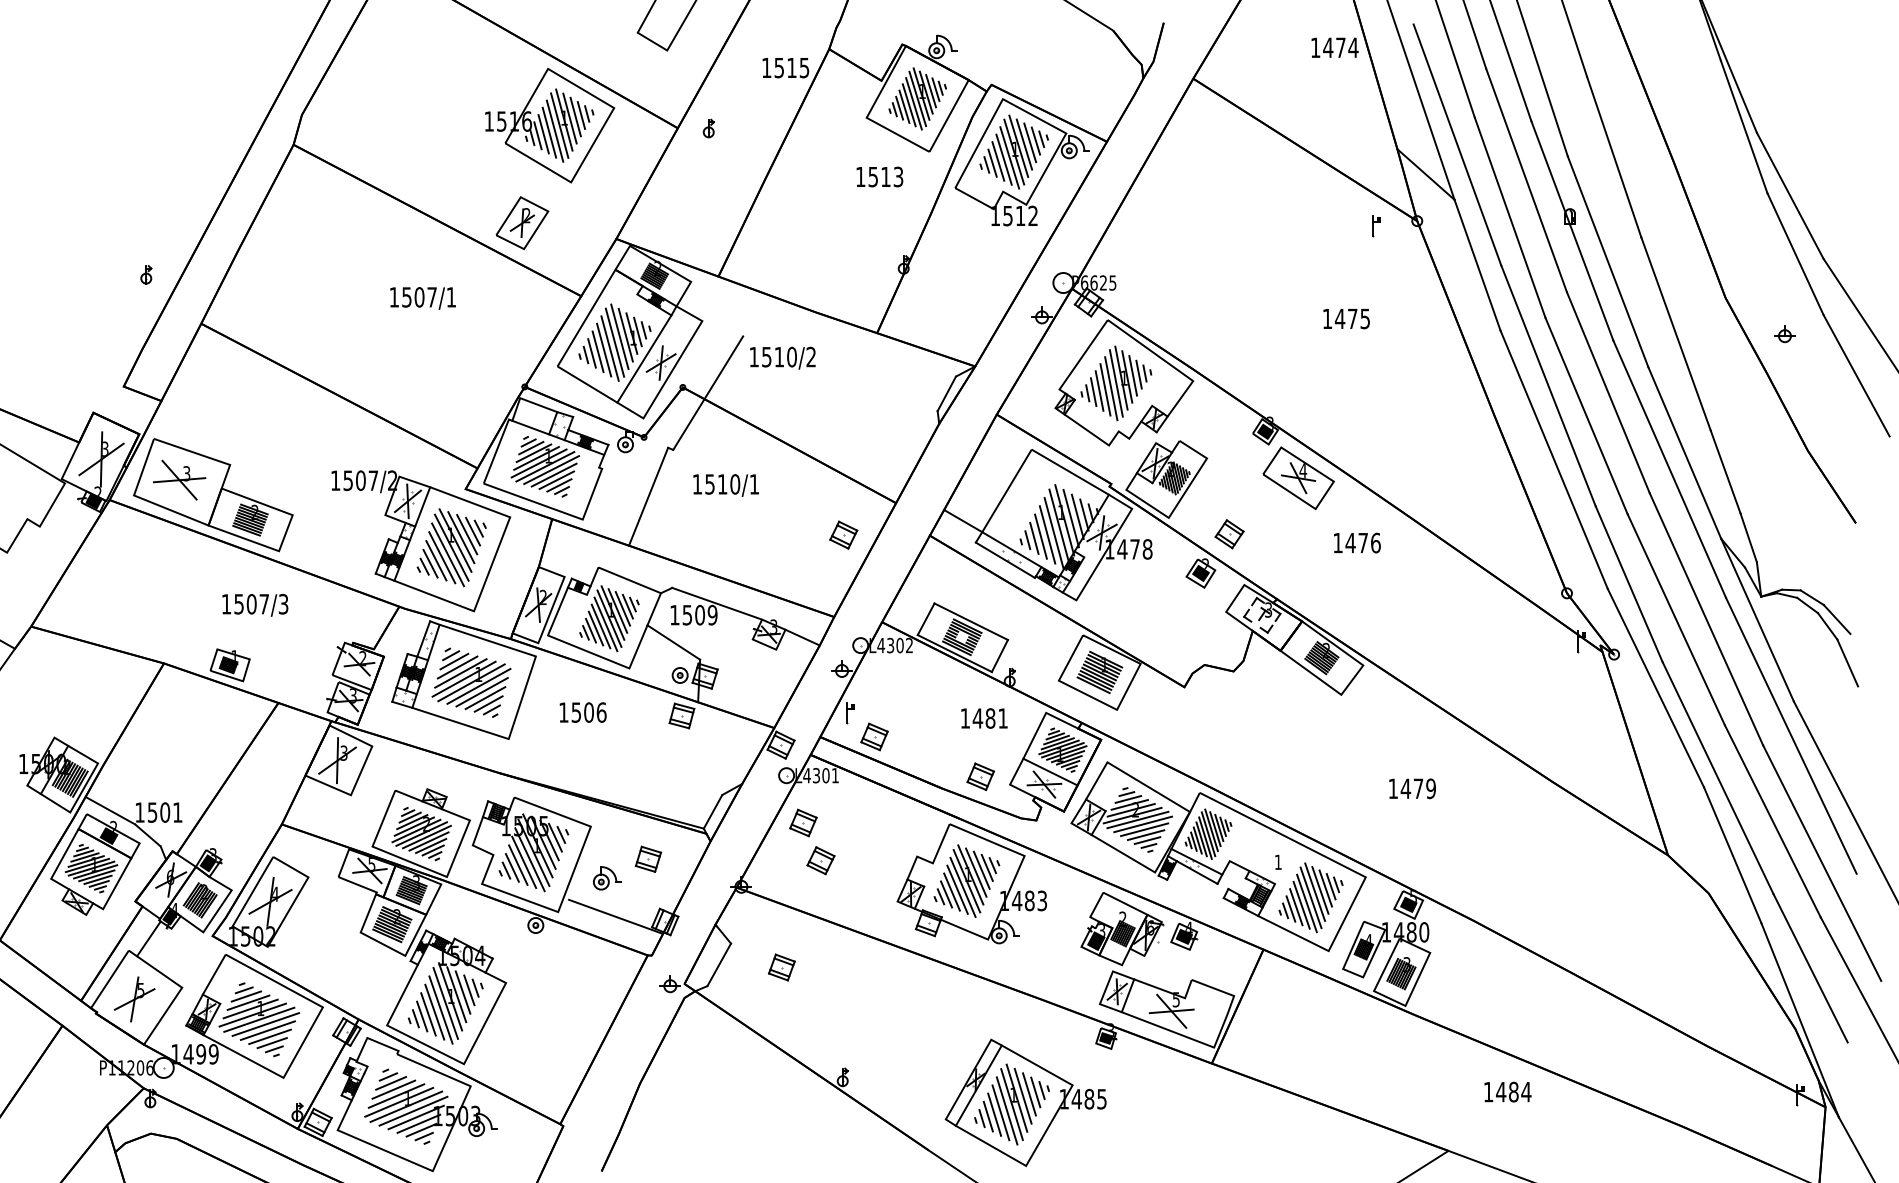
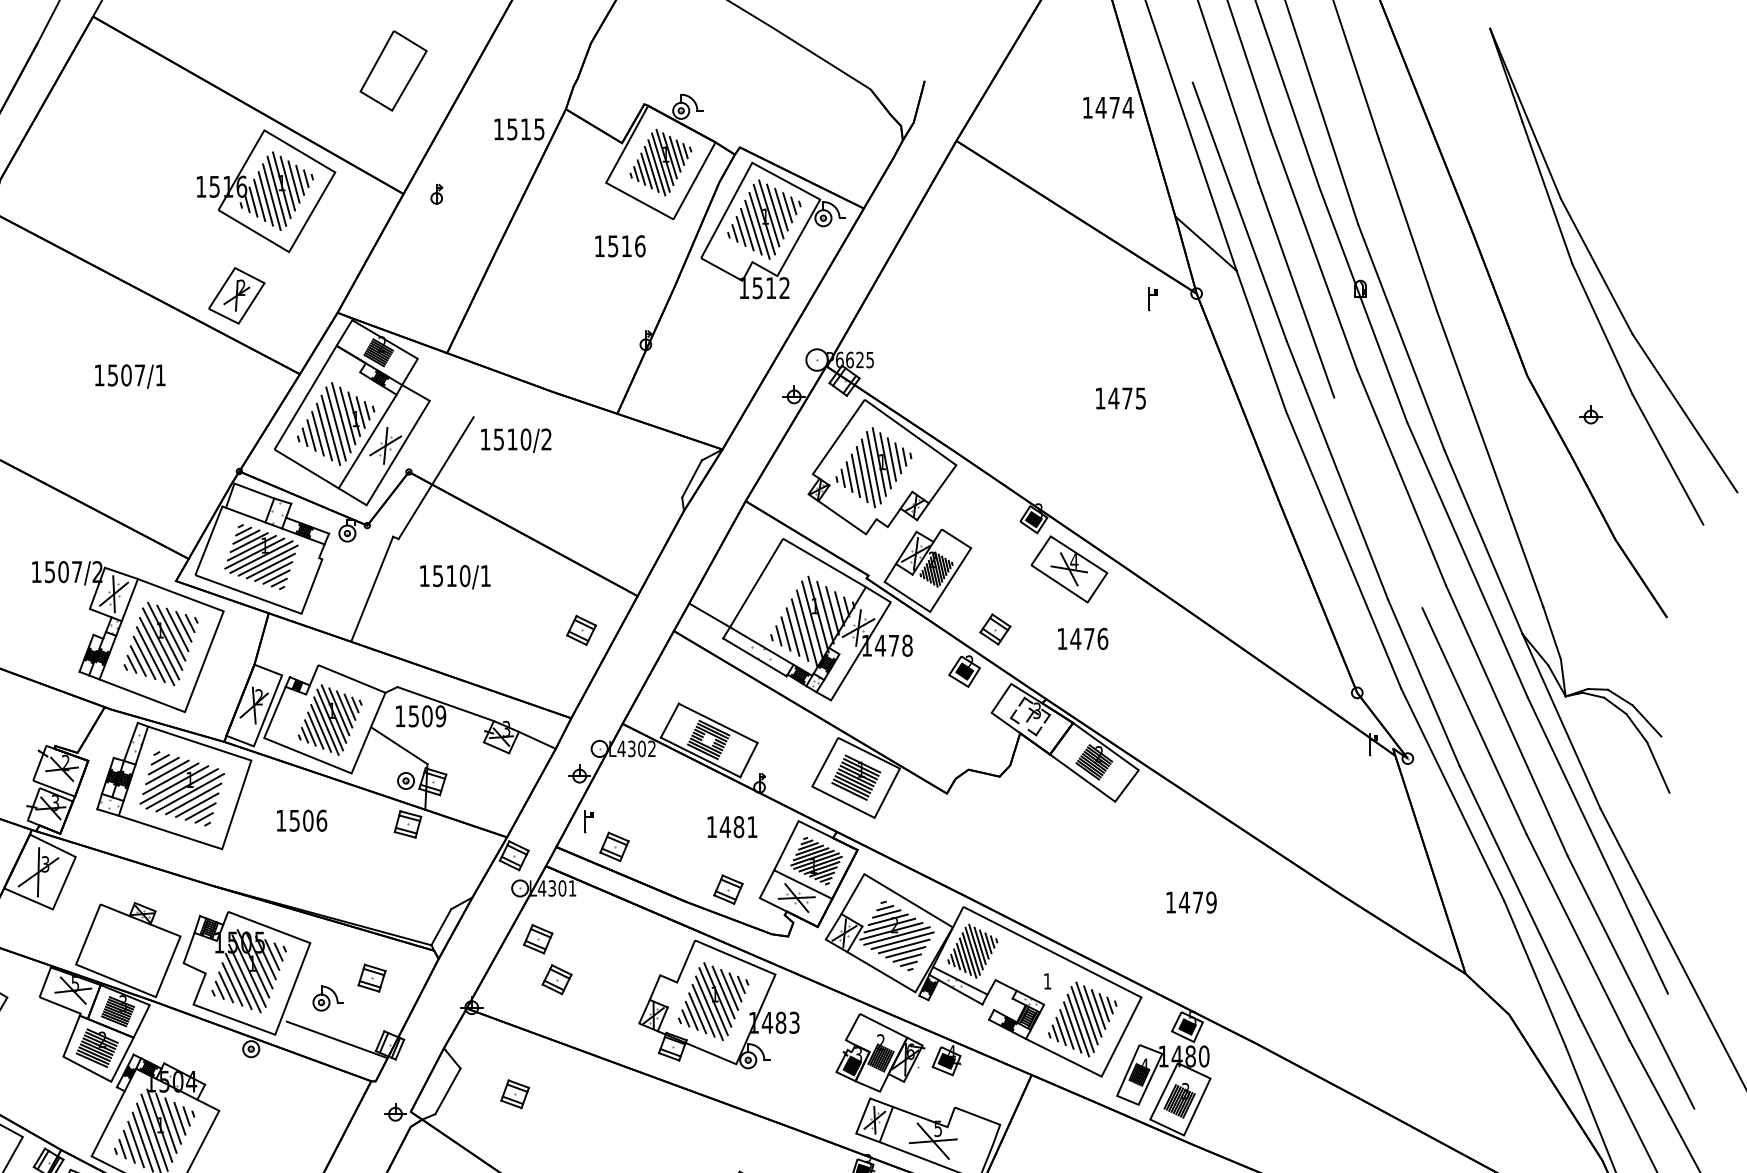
text: (898, 176) -> (640, 245), 1513 -> 1516
line: (1586, 416) -> (1378, 503), removed
text: (1357, 542) -> (1083, 638), moved
part: (421, 834) -> (128, 951), removed

